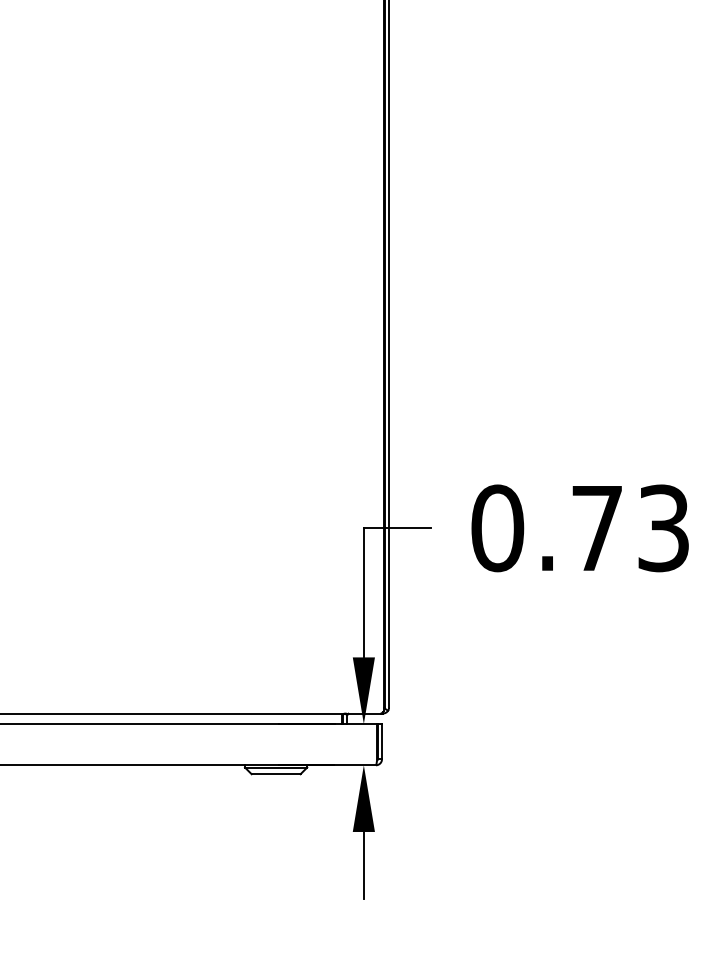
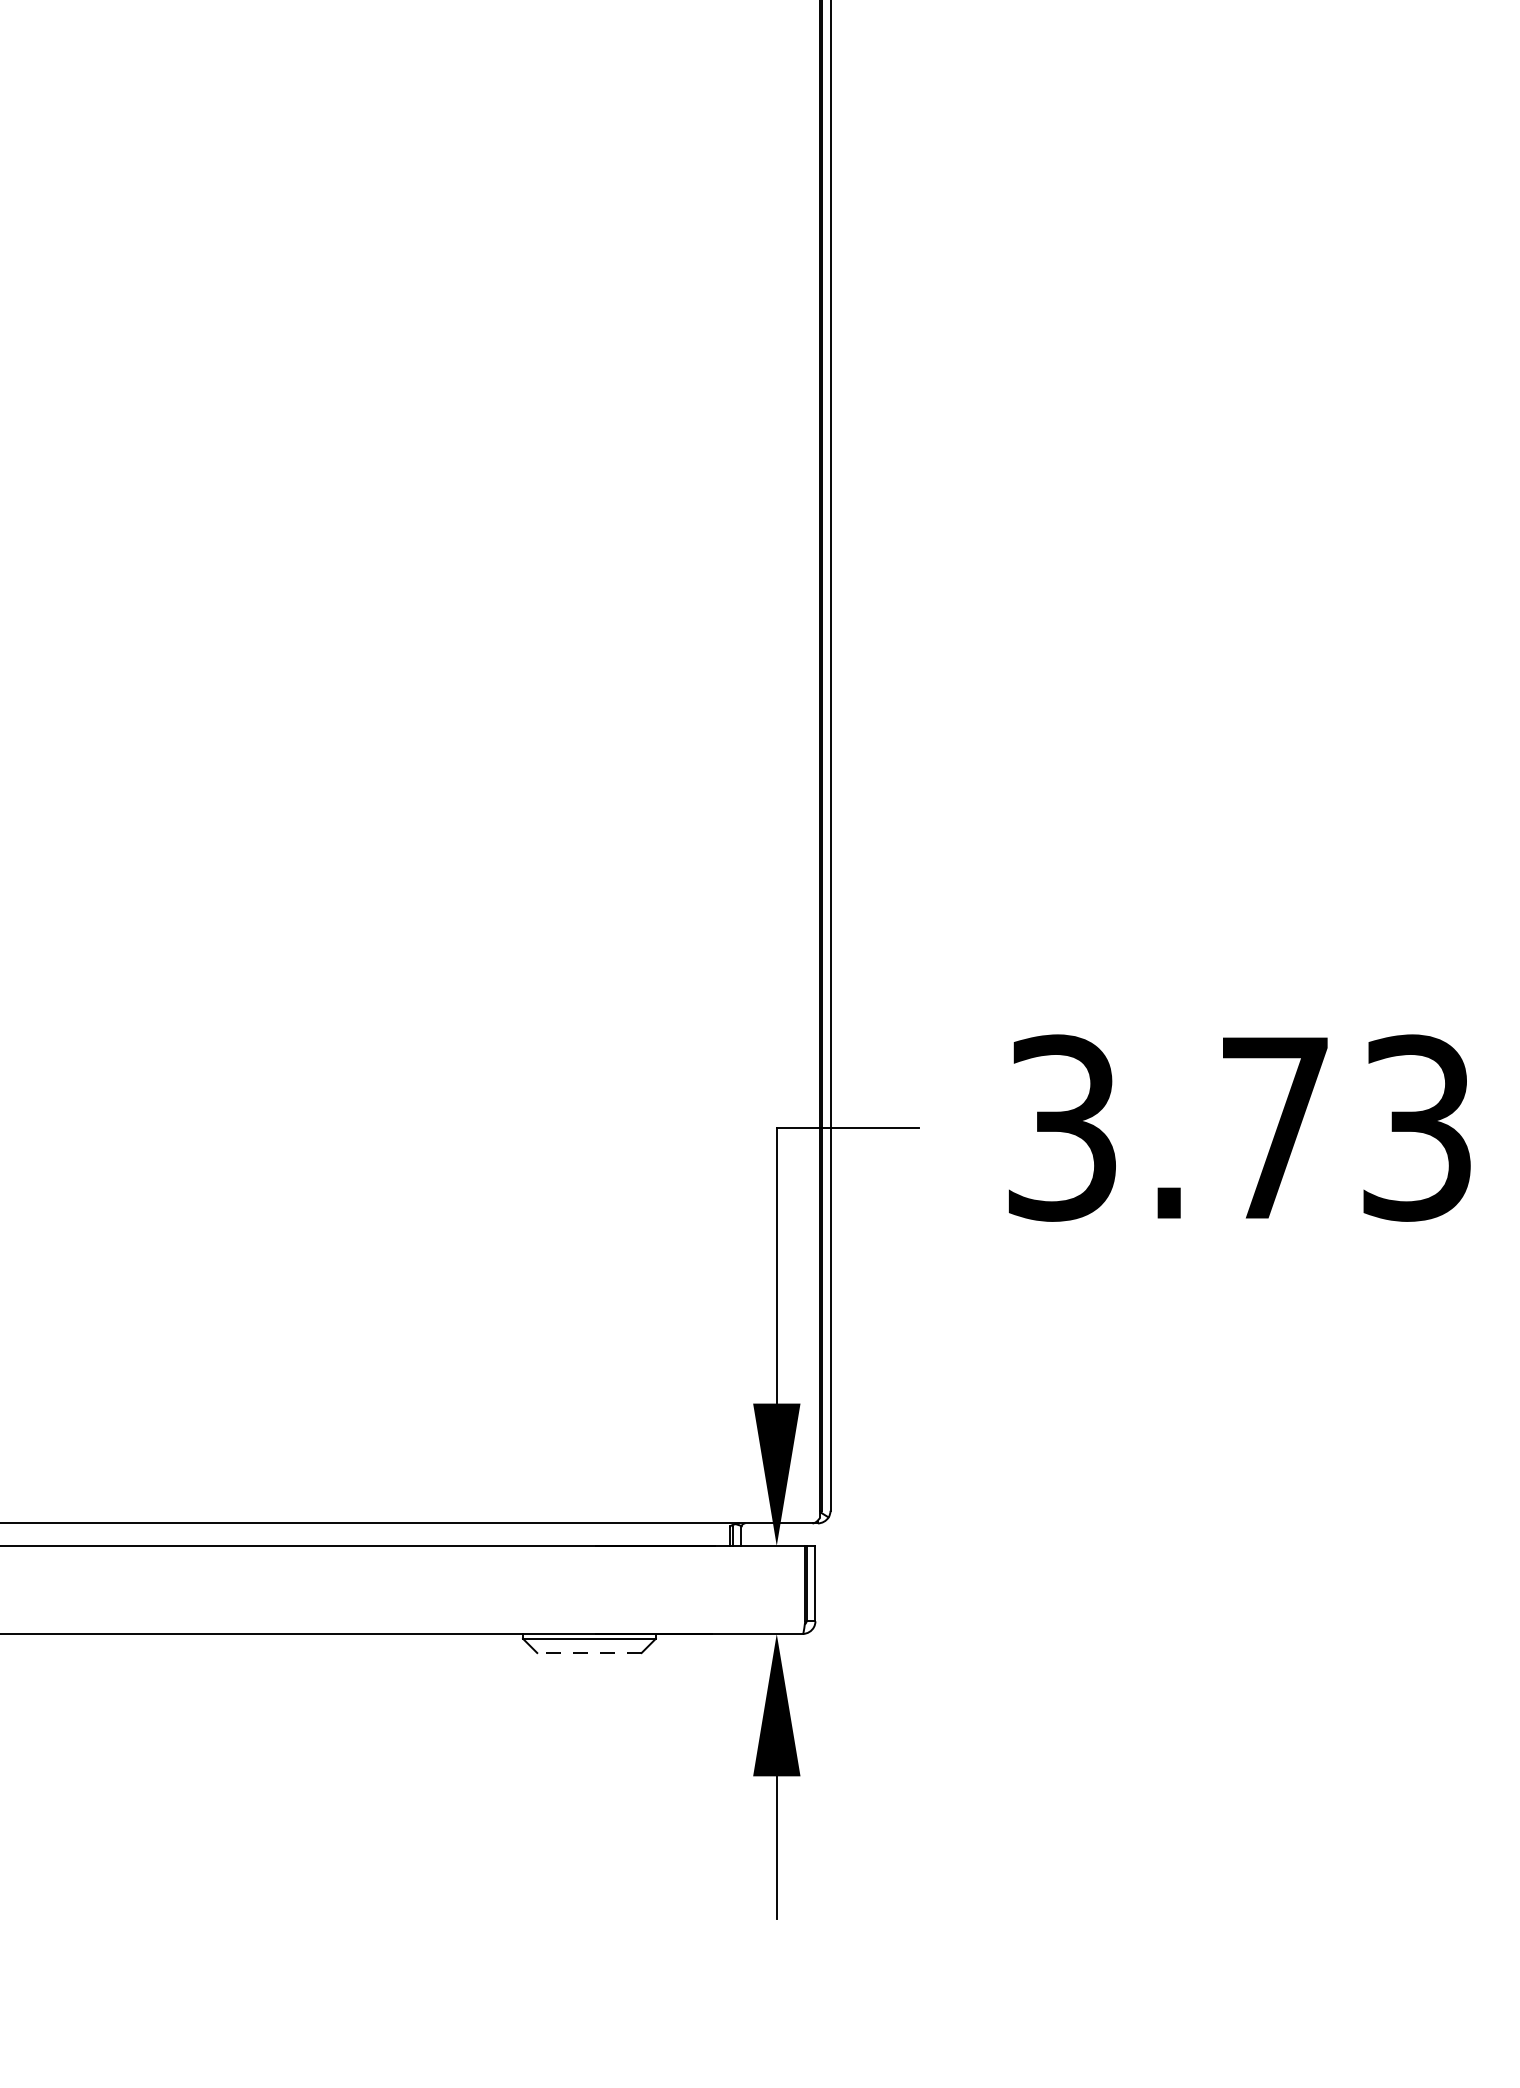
text: (497, 528) -> (1062, 1128), 0.73 -> 3.73
line: (275, 774) -> (588, 1653), solid -> dashed

